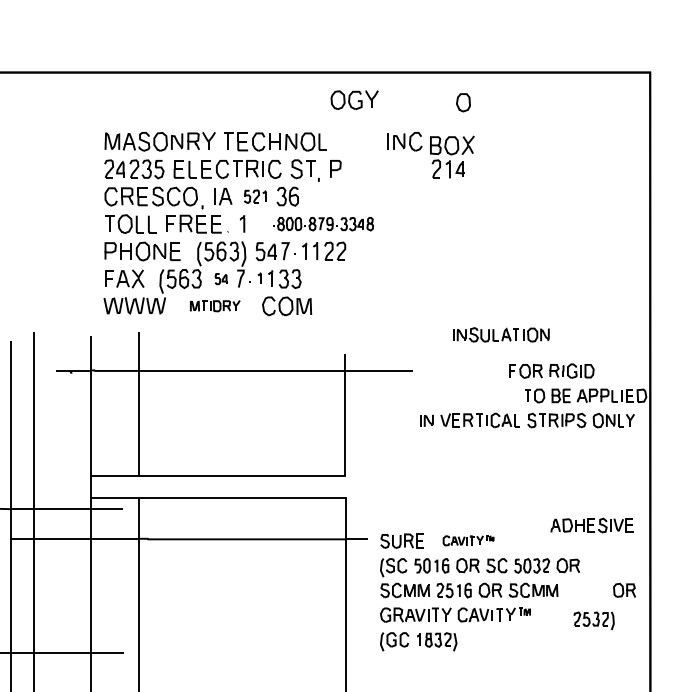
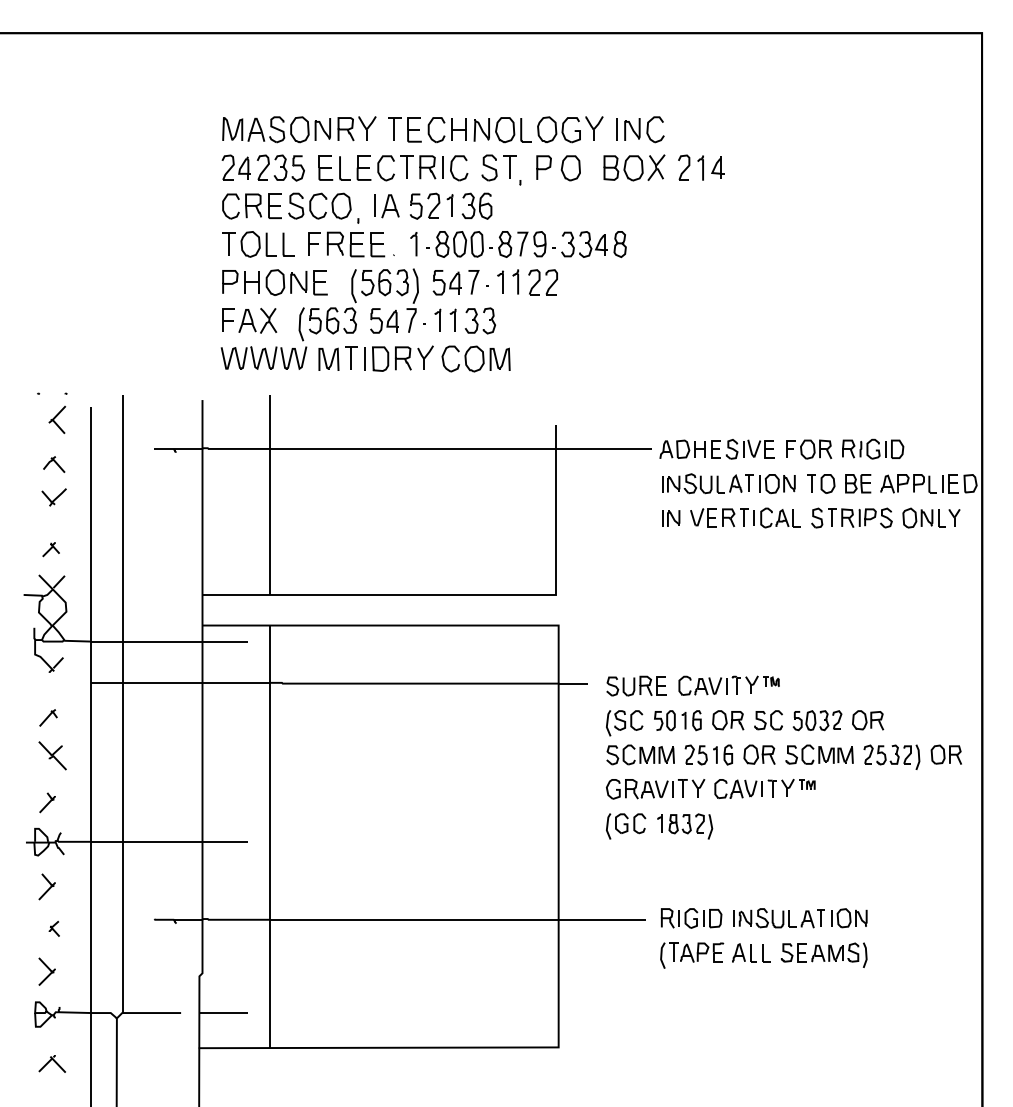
part: (354, 100) -> (570, 129), moved
part: (463, 102) -> (570, 168), moved
part: (452, 145) -> (634, 167), moved
part: (255, 196) -> (431, 205), size x1.43
part: (323, 224) -> (526, 244), size x1.43
part: (221, 278) -> (384, 320), size x1.67
part: (259, 278) -> (437, 319), size x1.43
part: (214, 306) -> (375, 358), size x1.67
part: (501, 334) -> (728, 483), moved
part: (591, 525) -> (716, 449), moved
part: (468, 540) -> (728, 685), size x1.43
part: (593, 620) -> (891, 756), moved

